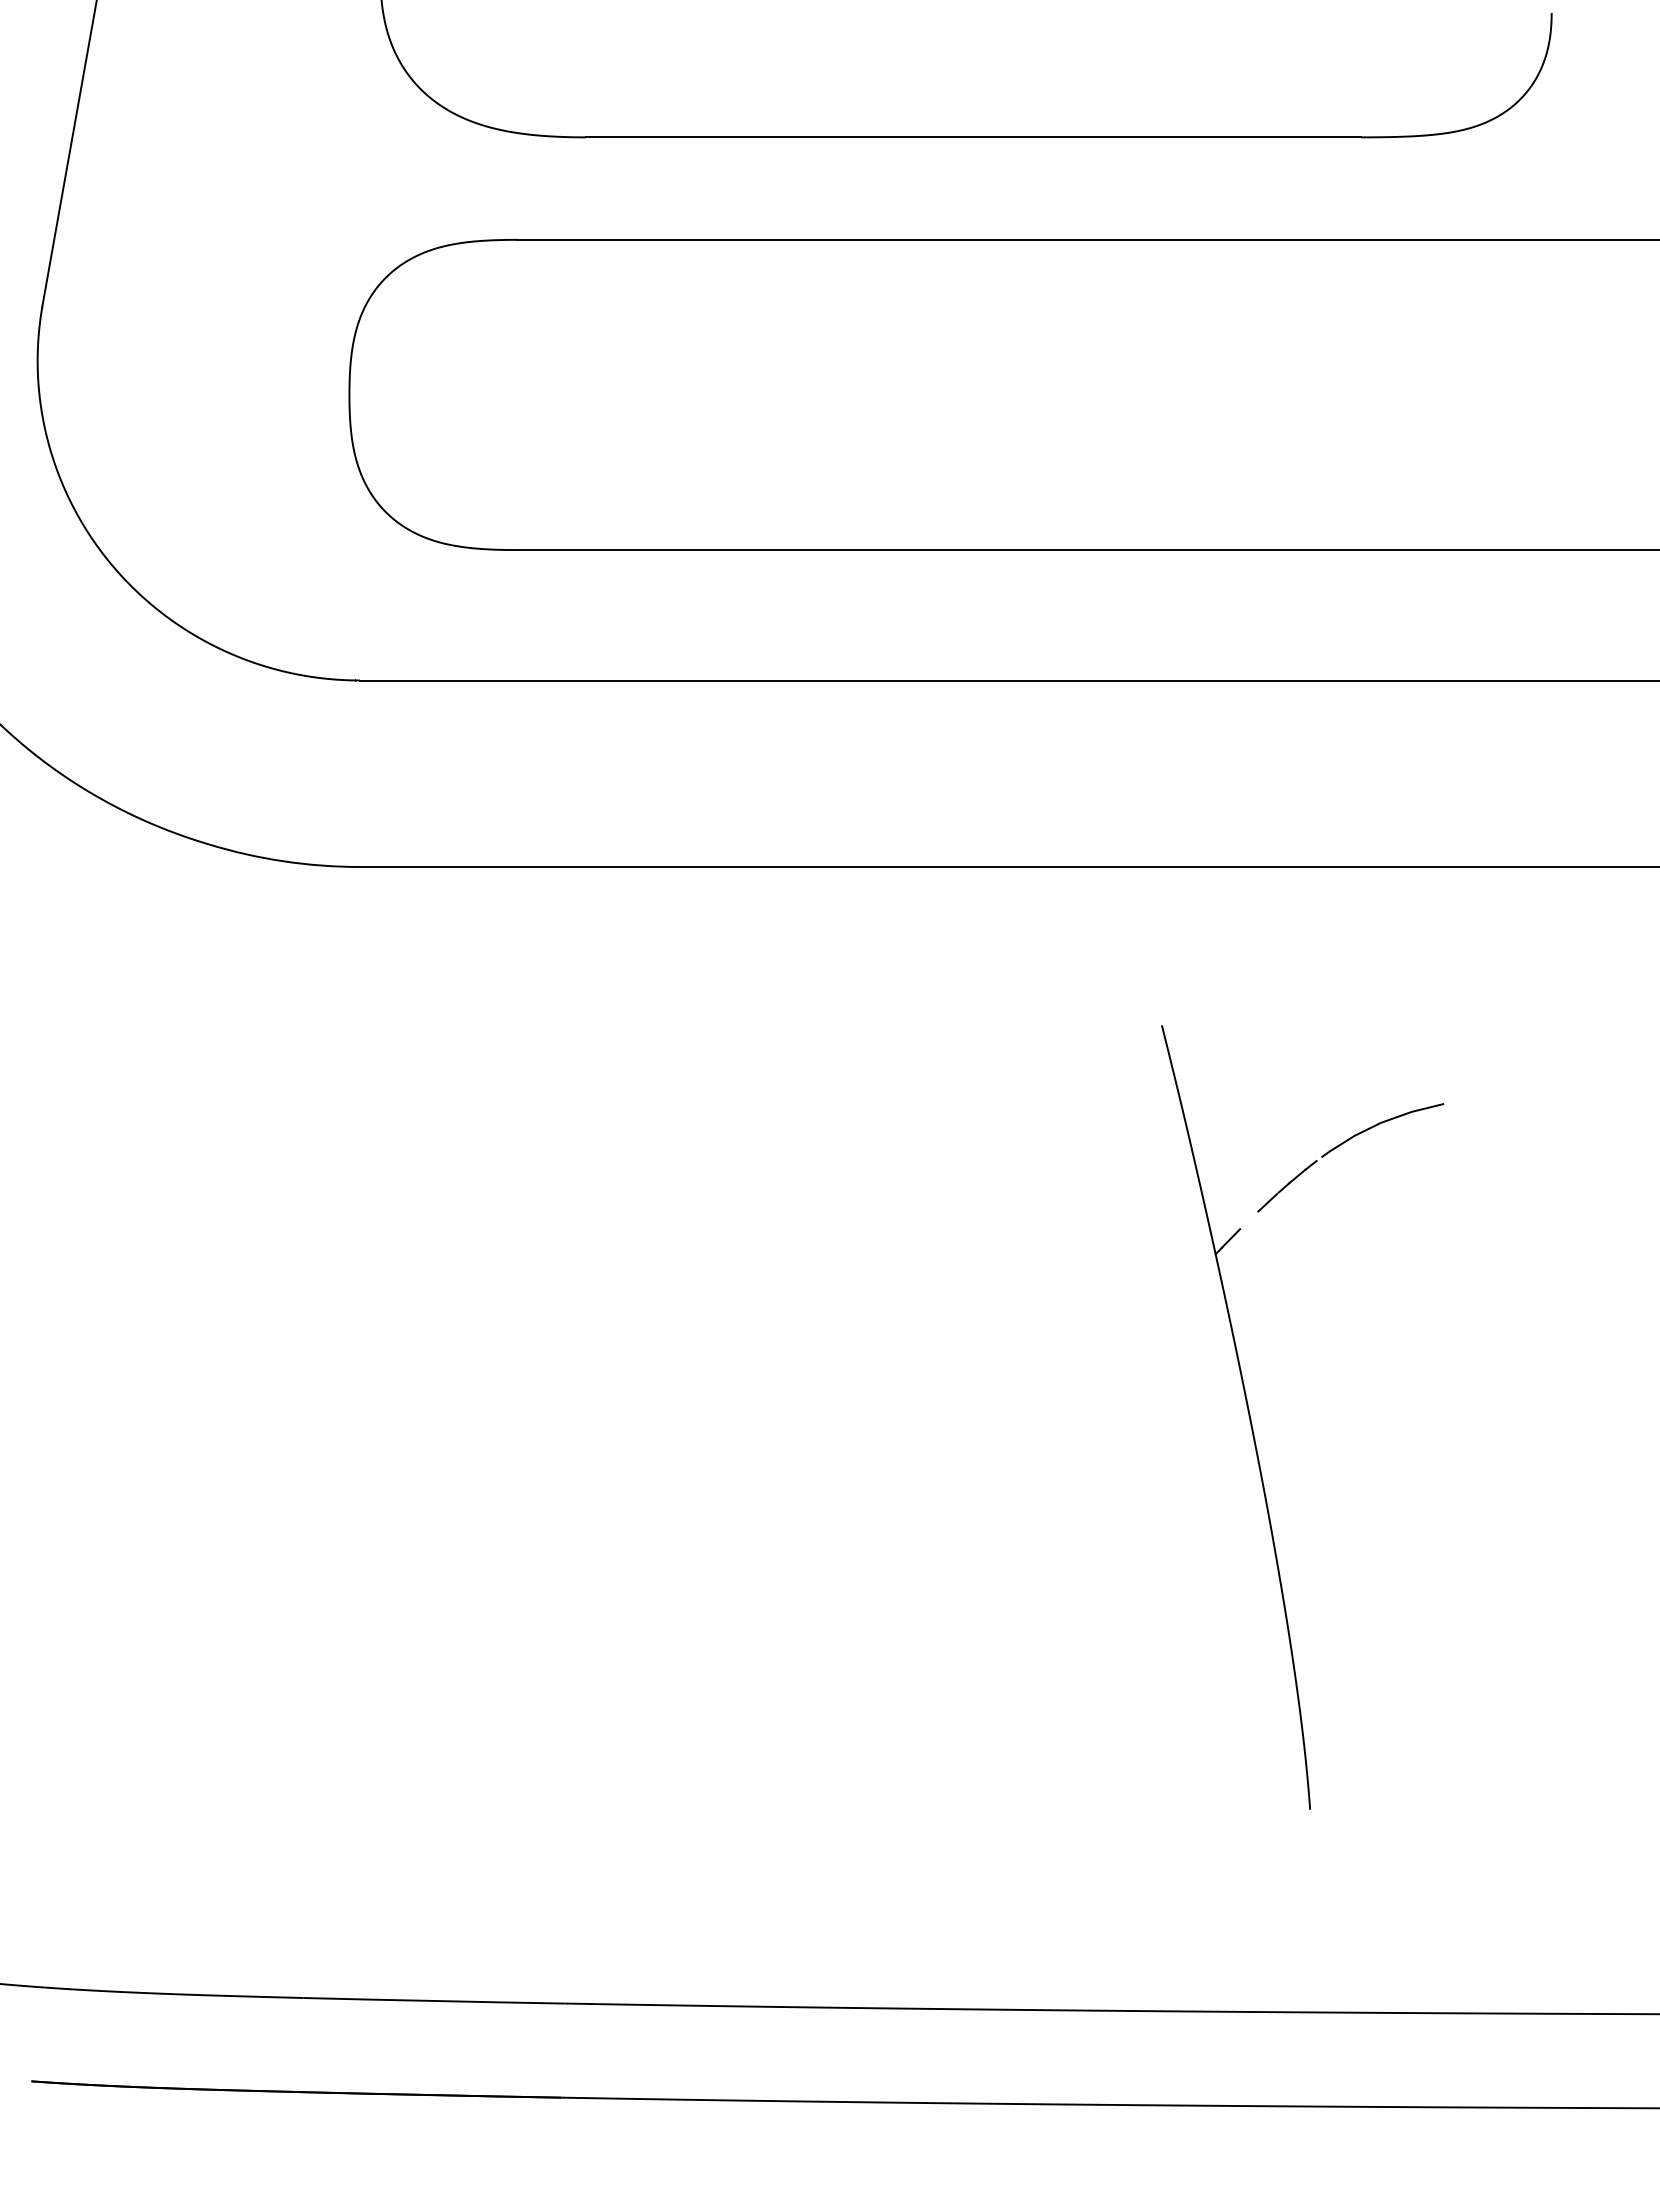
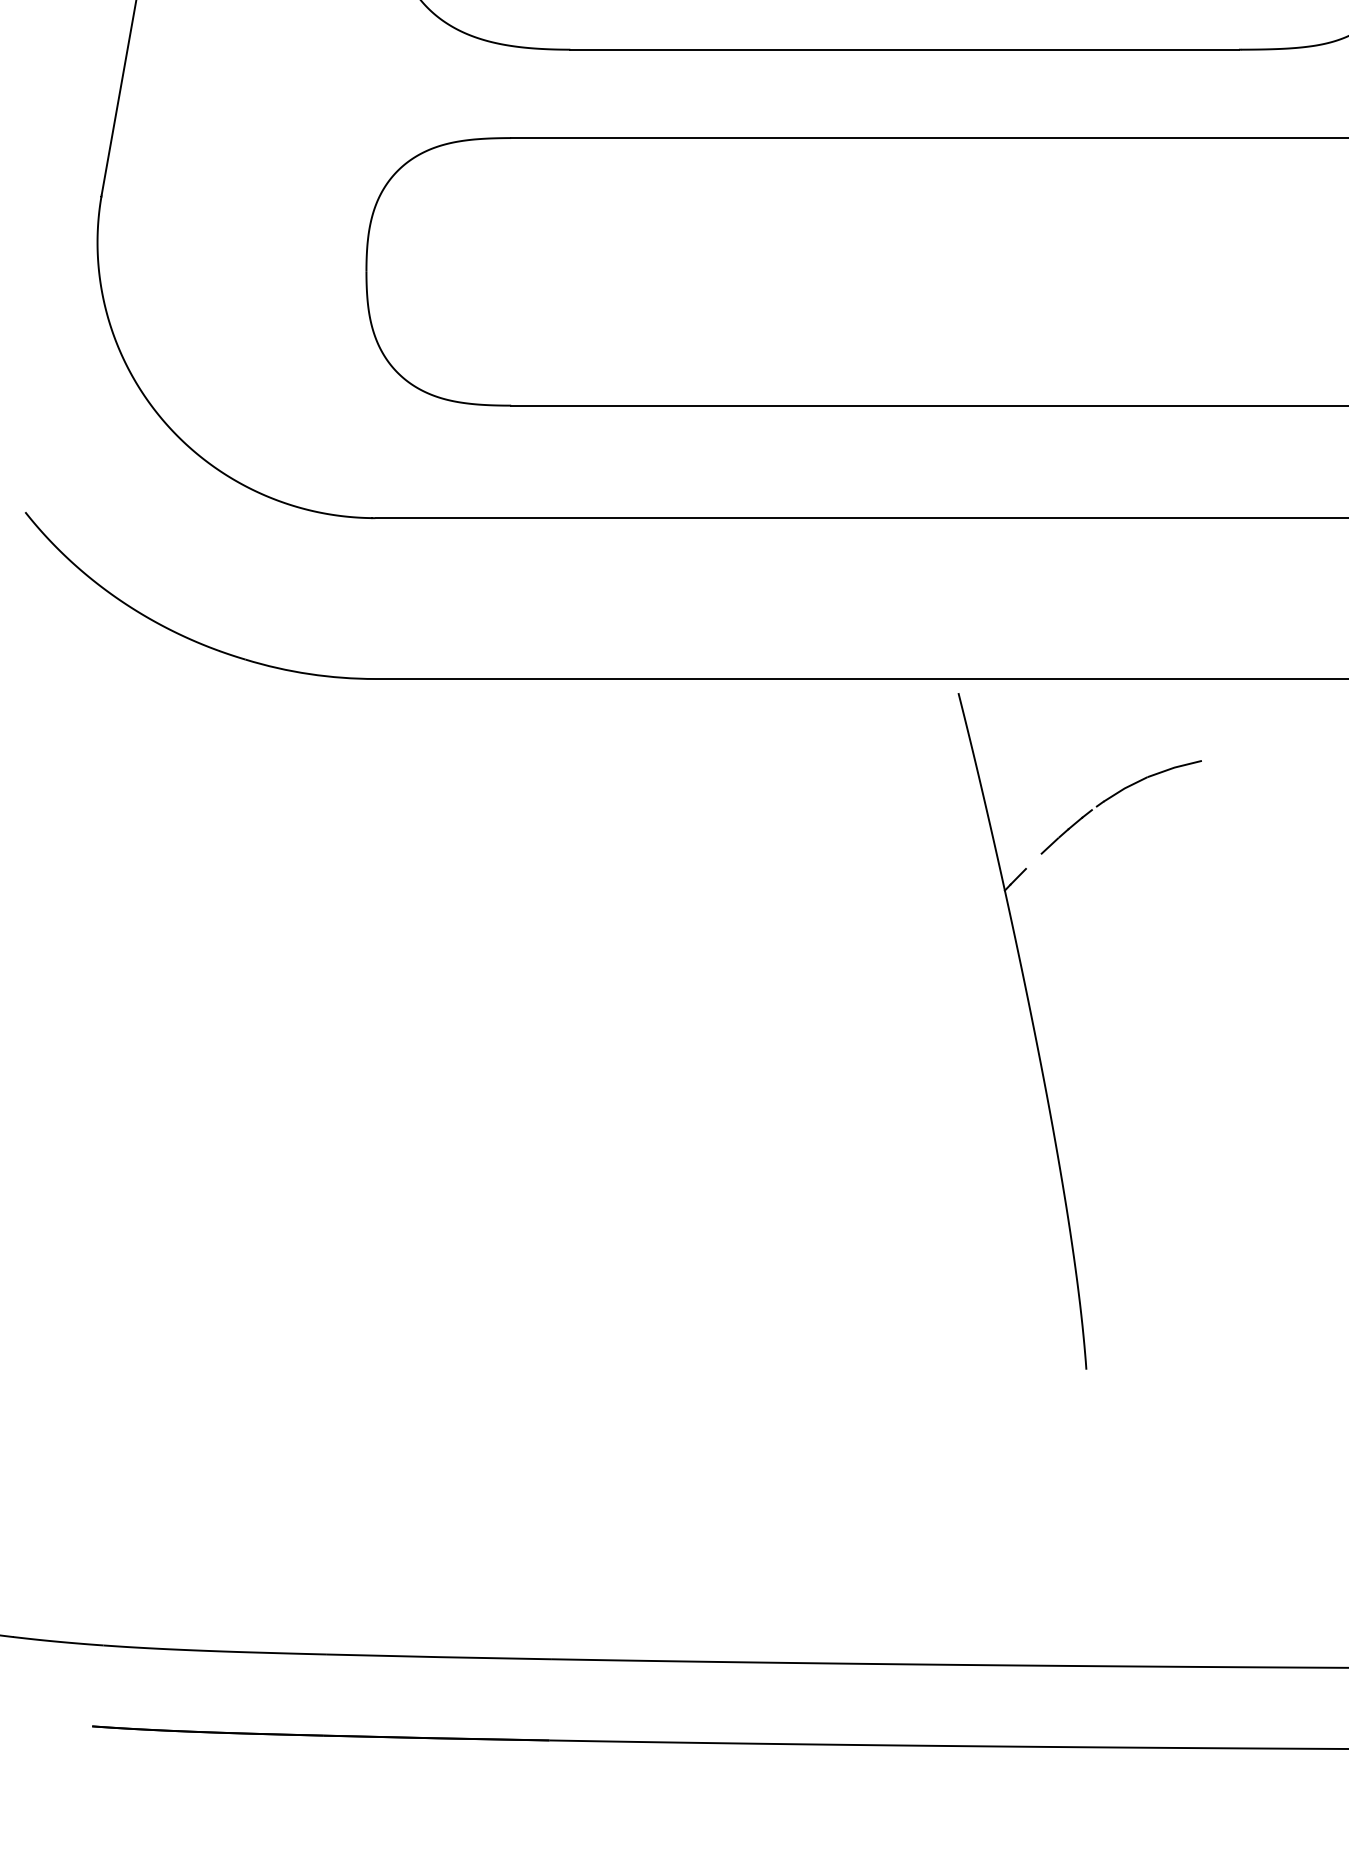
part: (1253, 1428) -> (1037, 1040), moved

